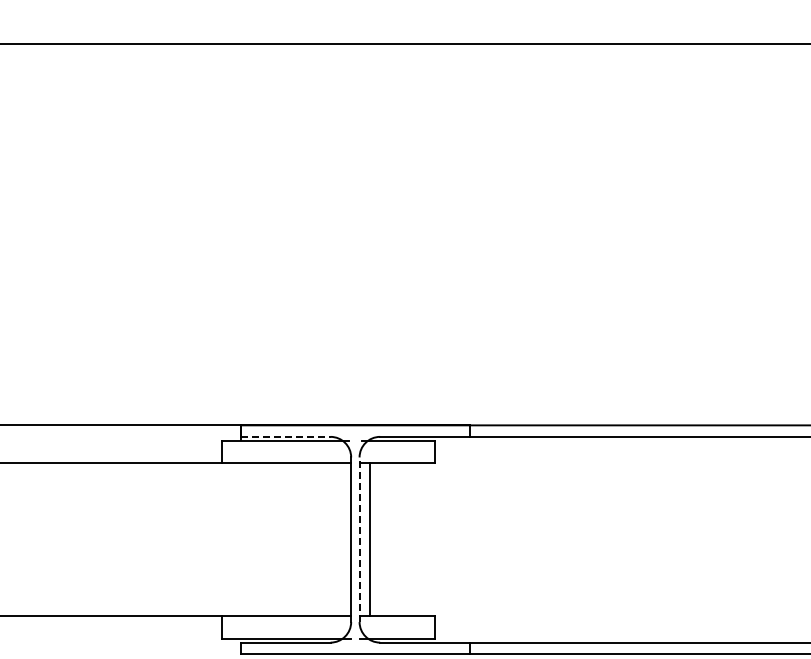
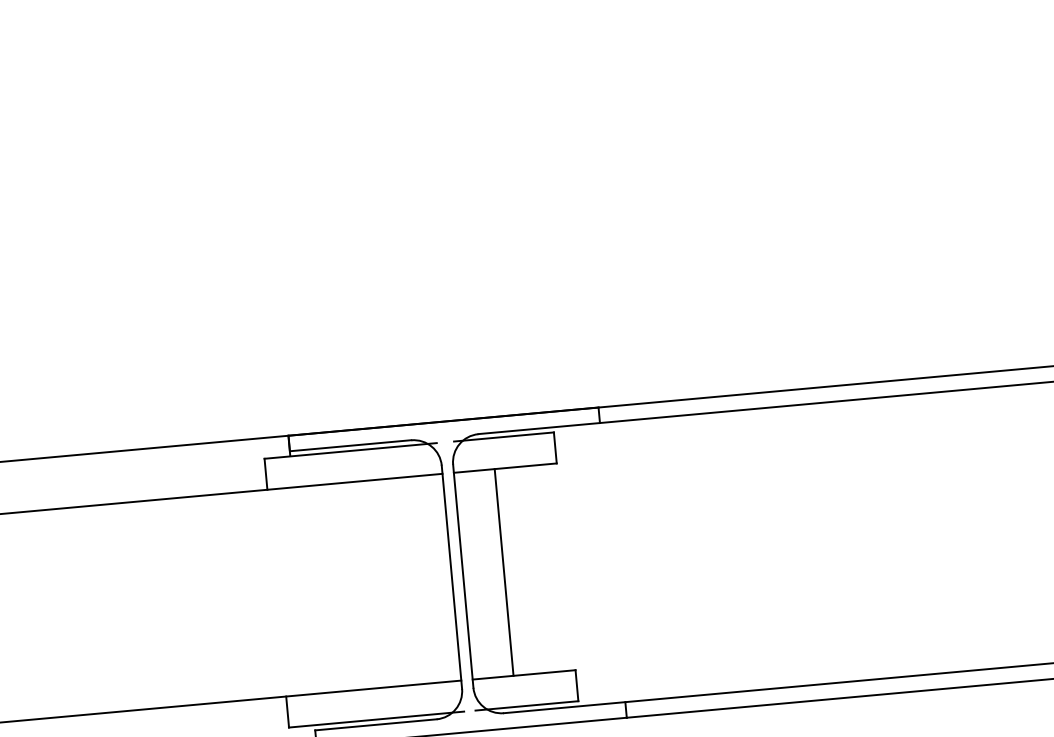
line: (285, 436) -> (350, 445), dashed -> solid
line: (359, 539) -> (463, 575), dashed -> solid
line: (369, 539) -> (503, 572), moved

